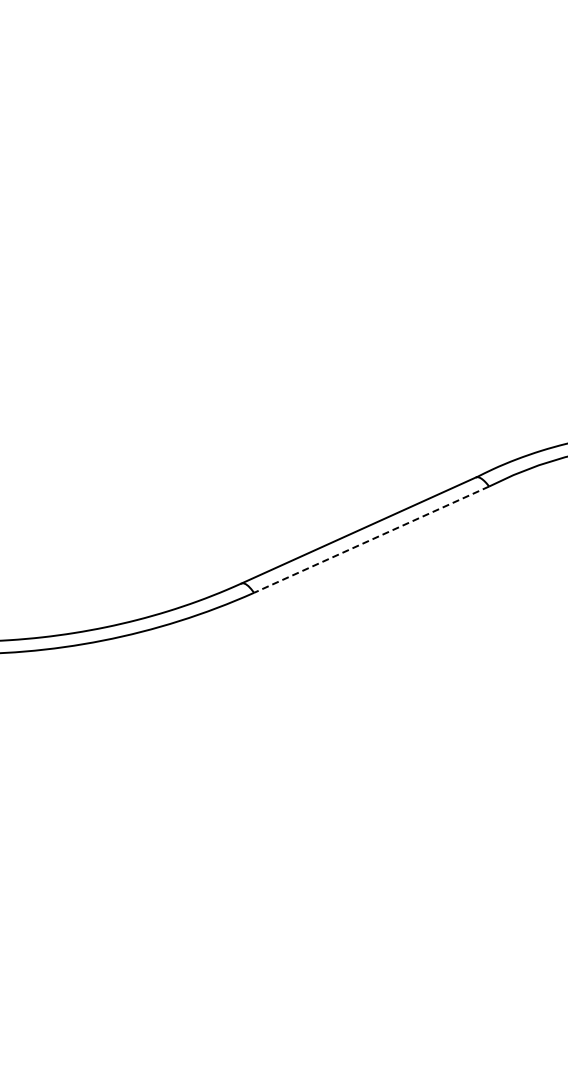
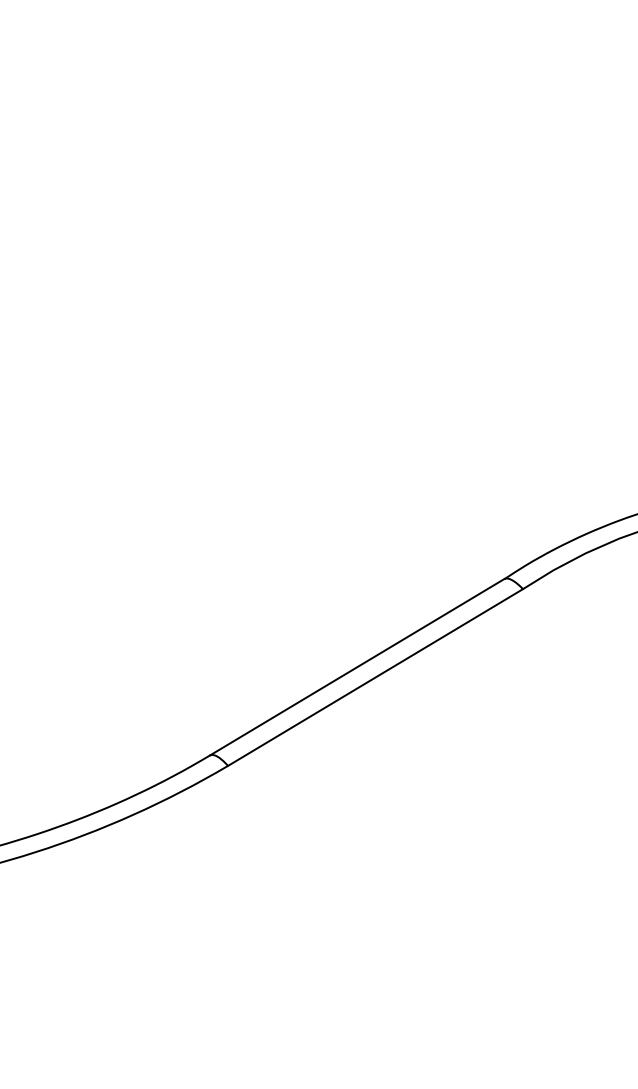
line: (371, 539) -> (375, 677), dashed -> solid

